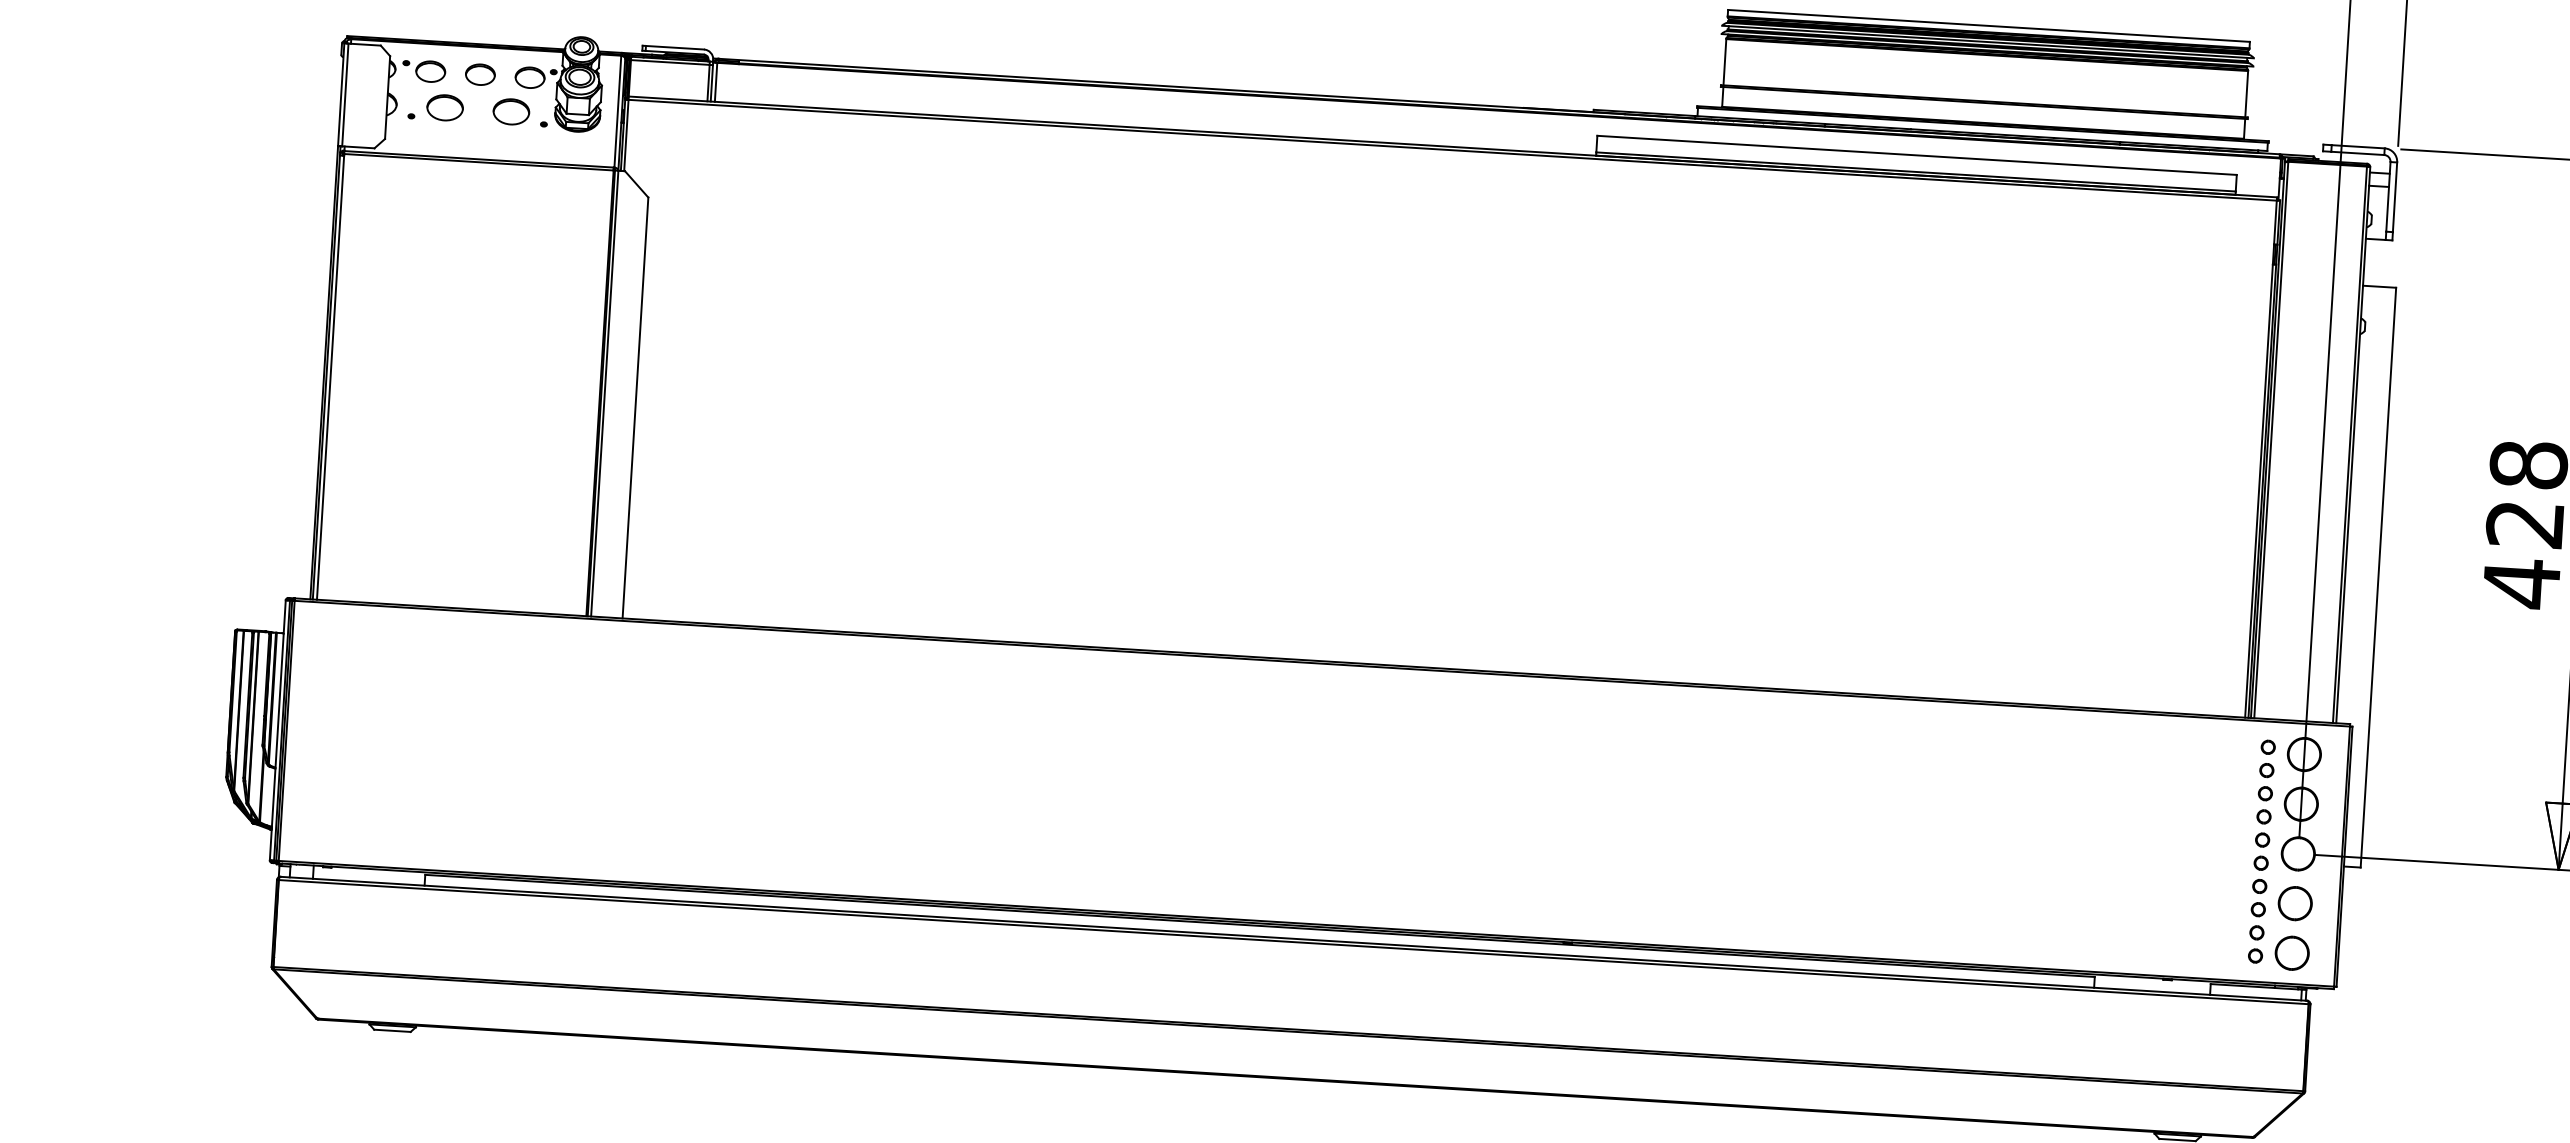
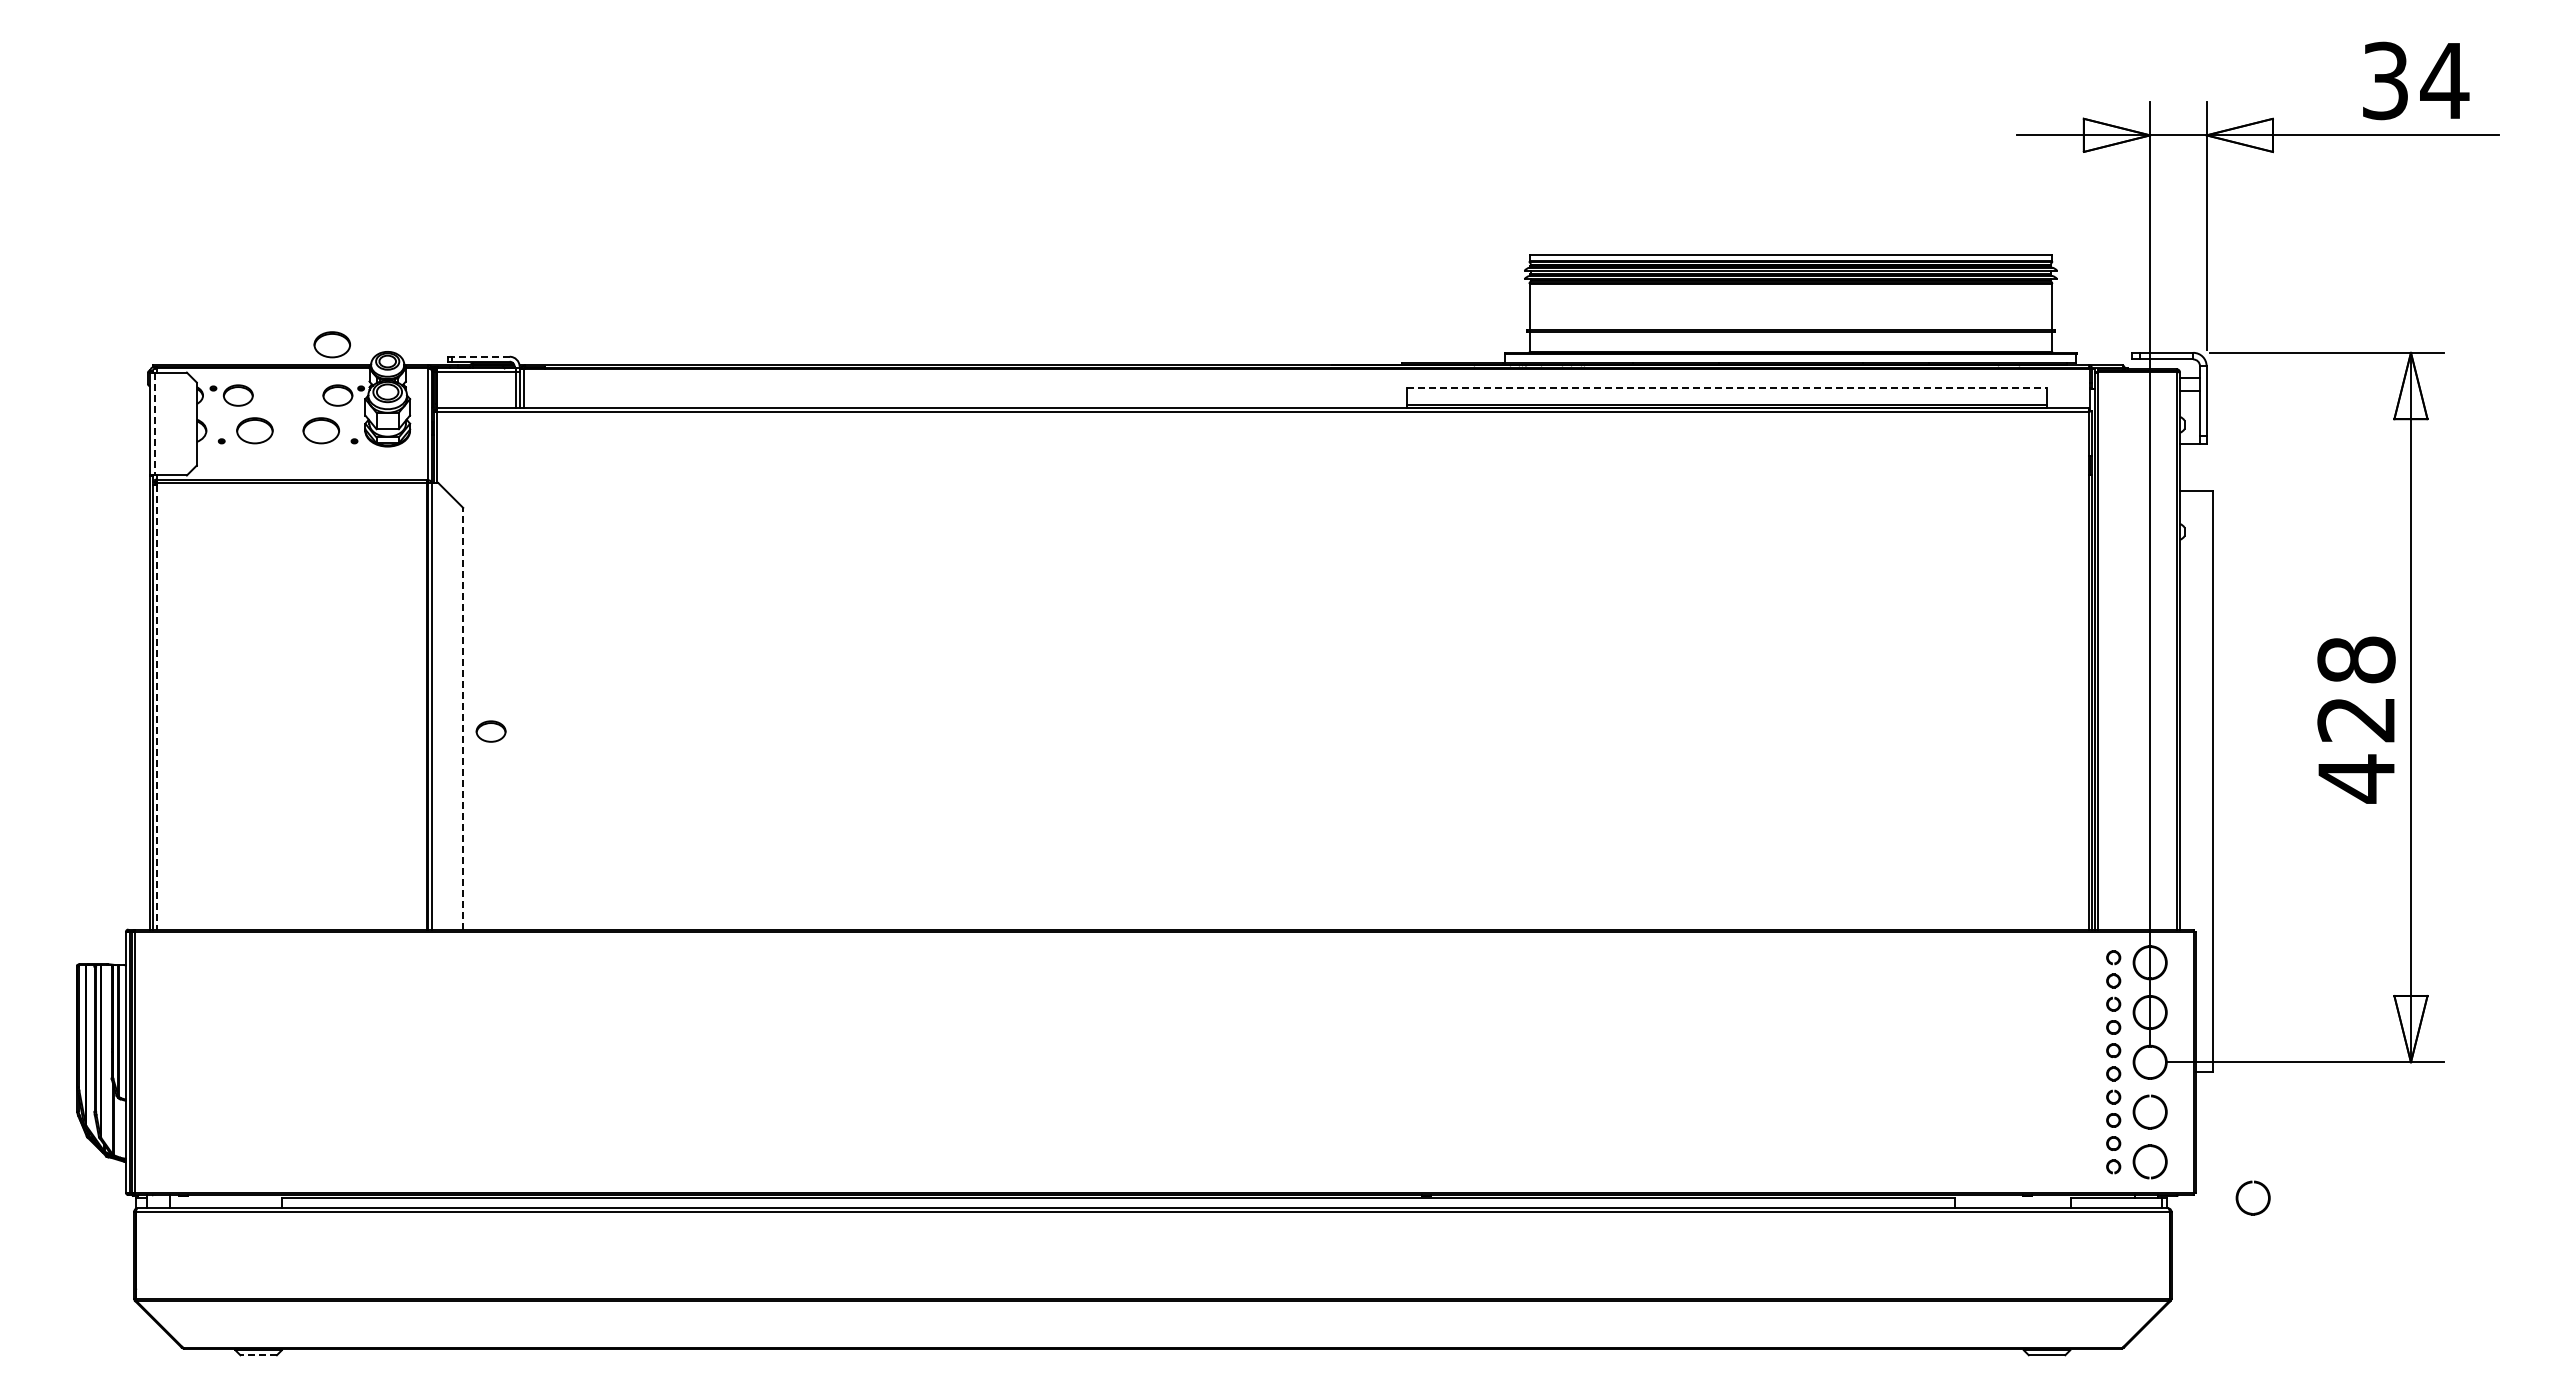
part: (526, 26) -> (331, 344), added
line: (674, 47) -> (480, 356), solid -> dashed
part: (479, 74) -> (490, 731), moved
line: (345, 95) -> (154, 424), solid -> dashed
line: (1917, 155) -> (1727, 388), solid -> dashed
line: (331, 378) -> (157, 707), solid -> dashed
line: (635, 407) -> (463, 718), solid -> dashed
part: (2384, 983) -> (2244, 1186), added
line: (392, 1031) -> (258, 1355), solid -> dashed

